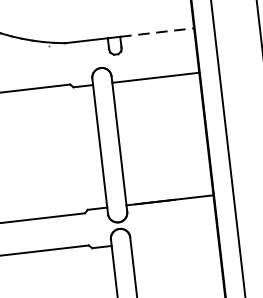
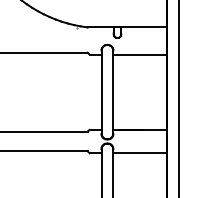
line: (156, 32) -> (143, 27), dashed -> solid
line: (173, 239) -> (139, 153), added

